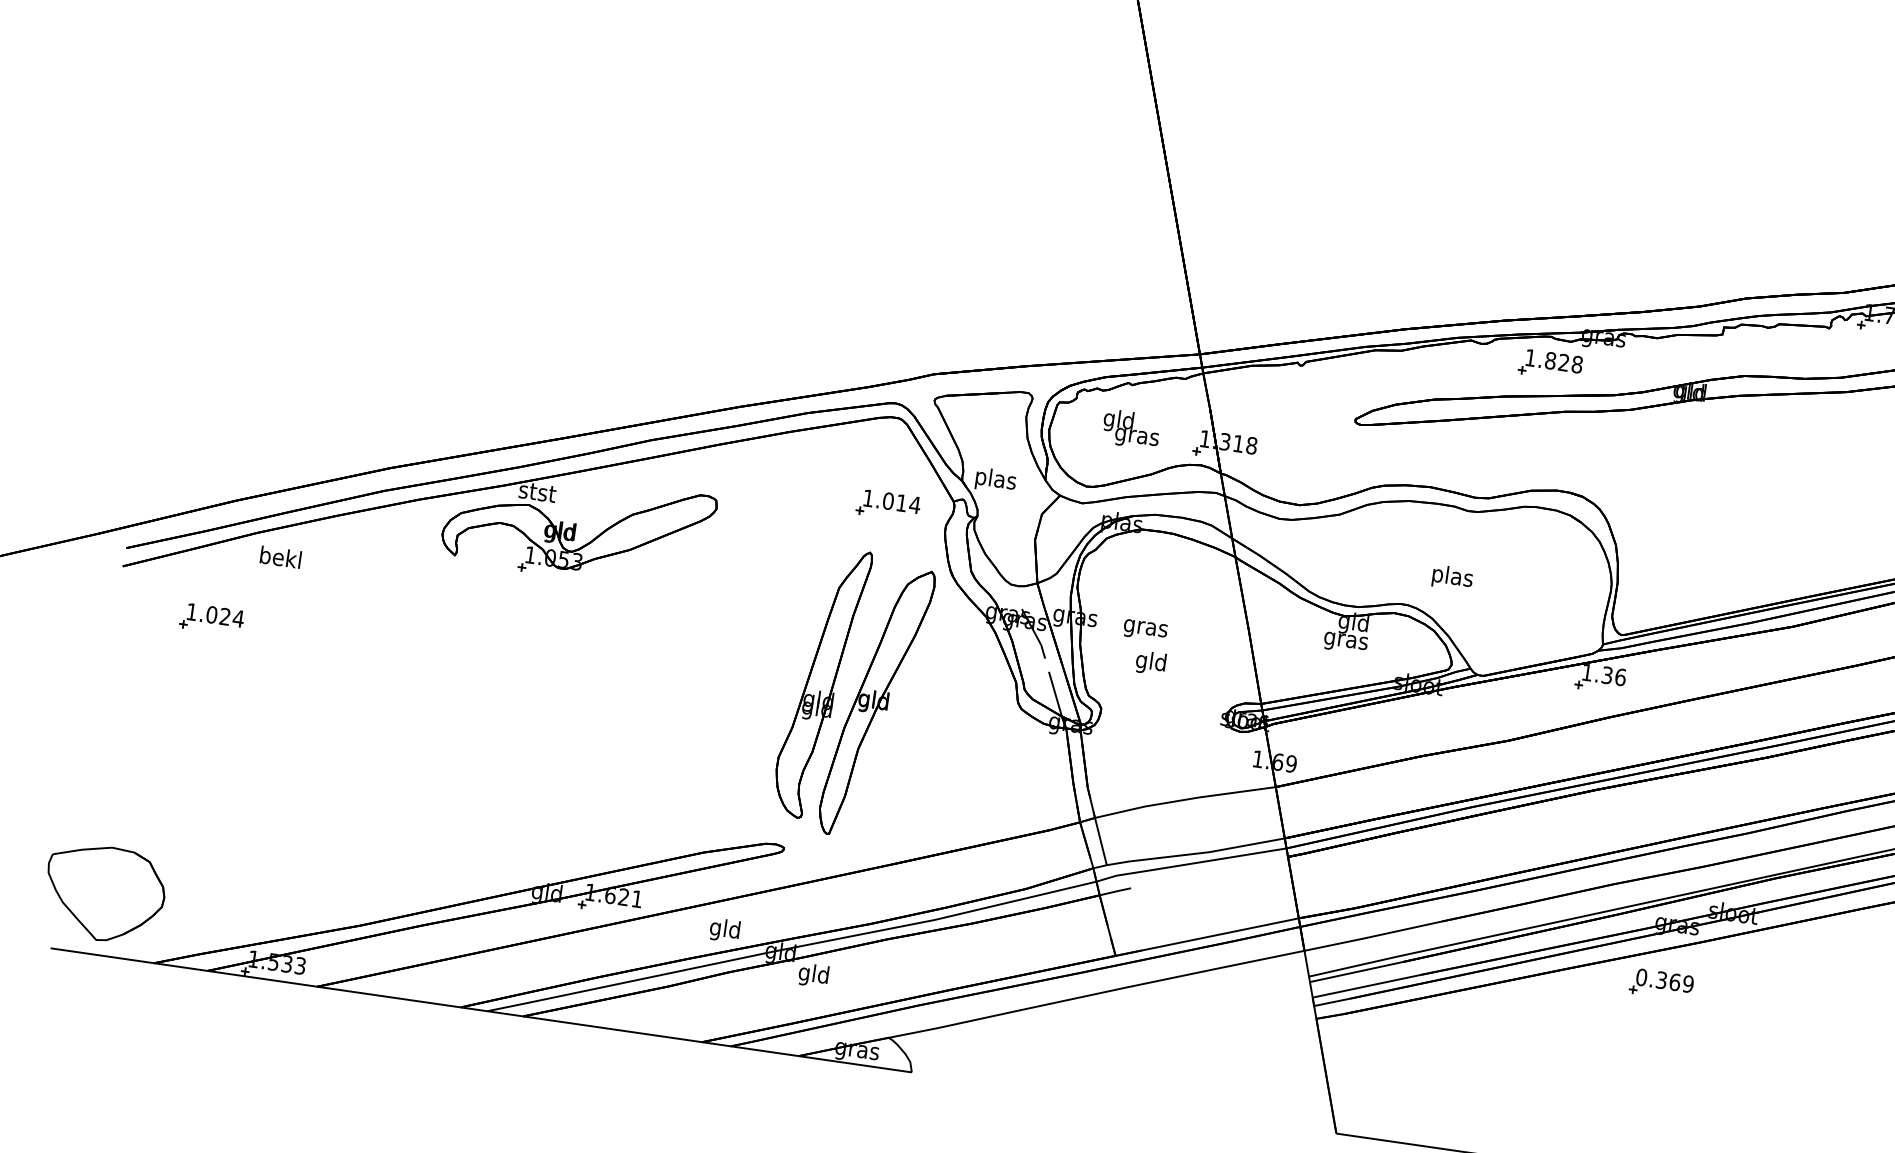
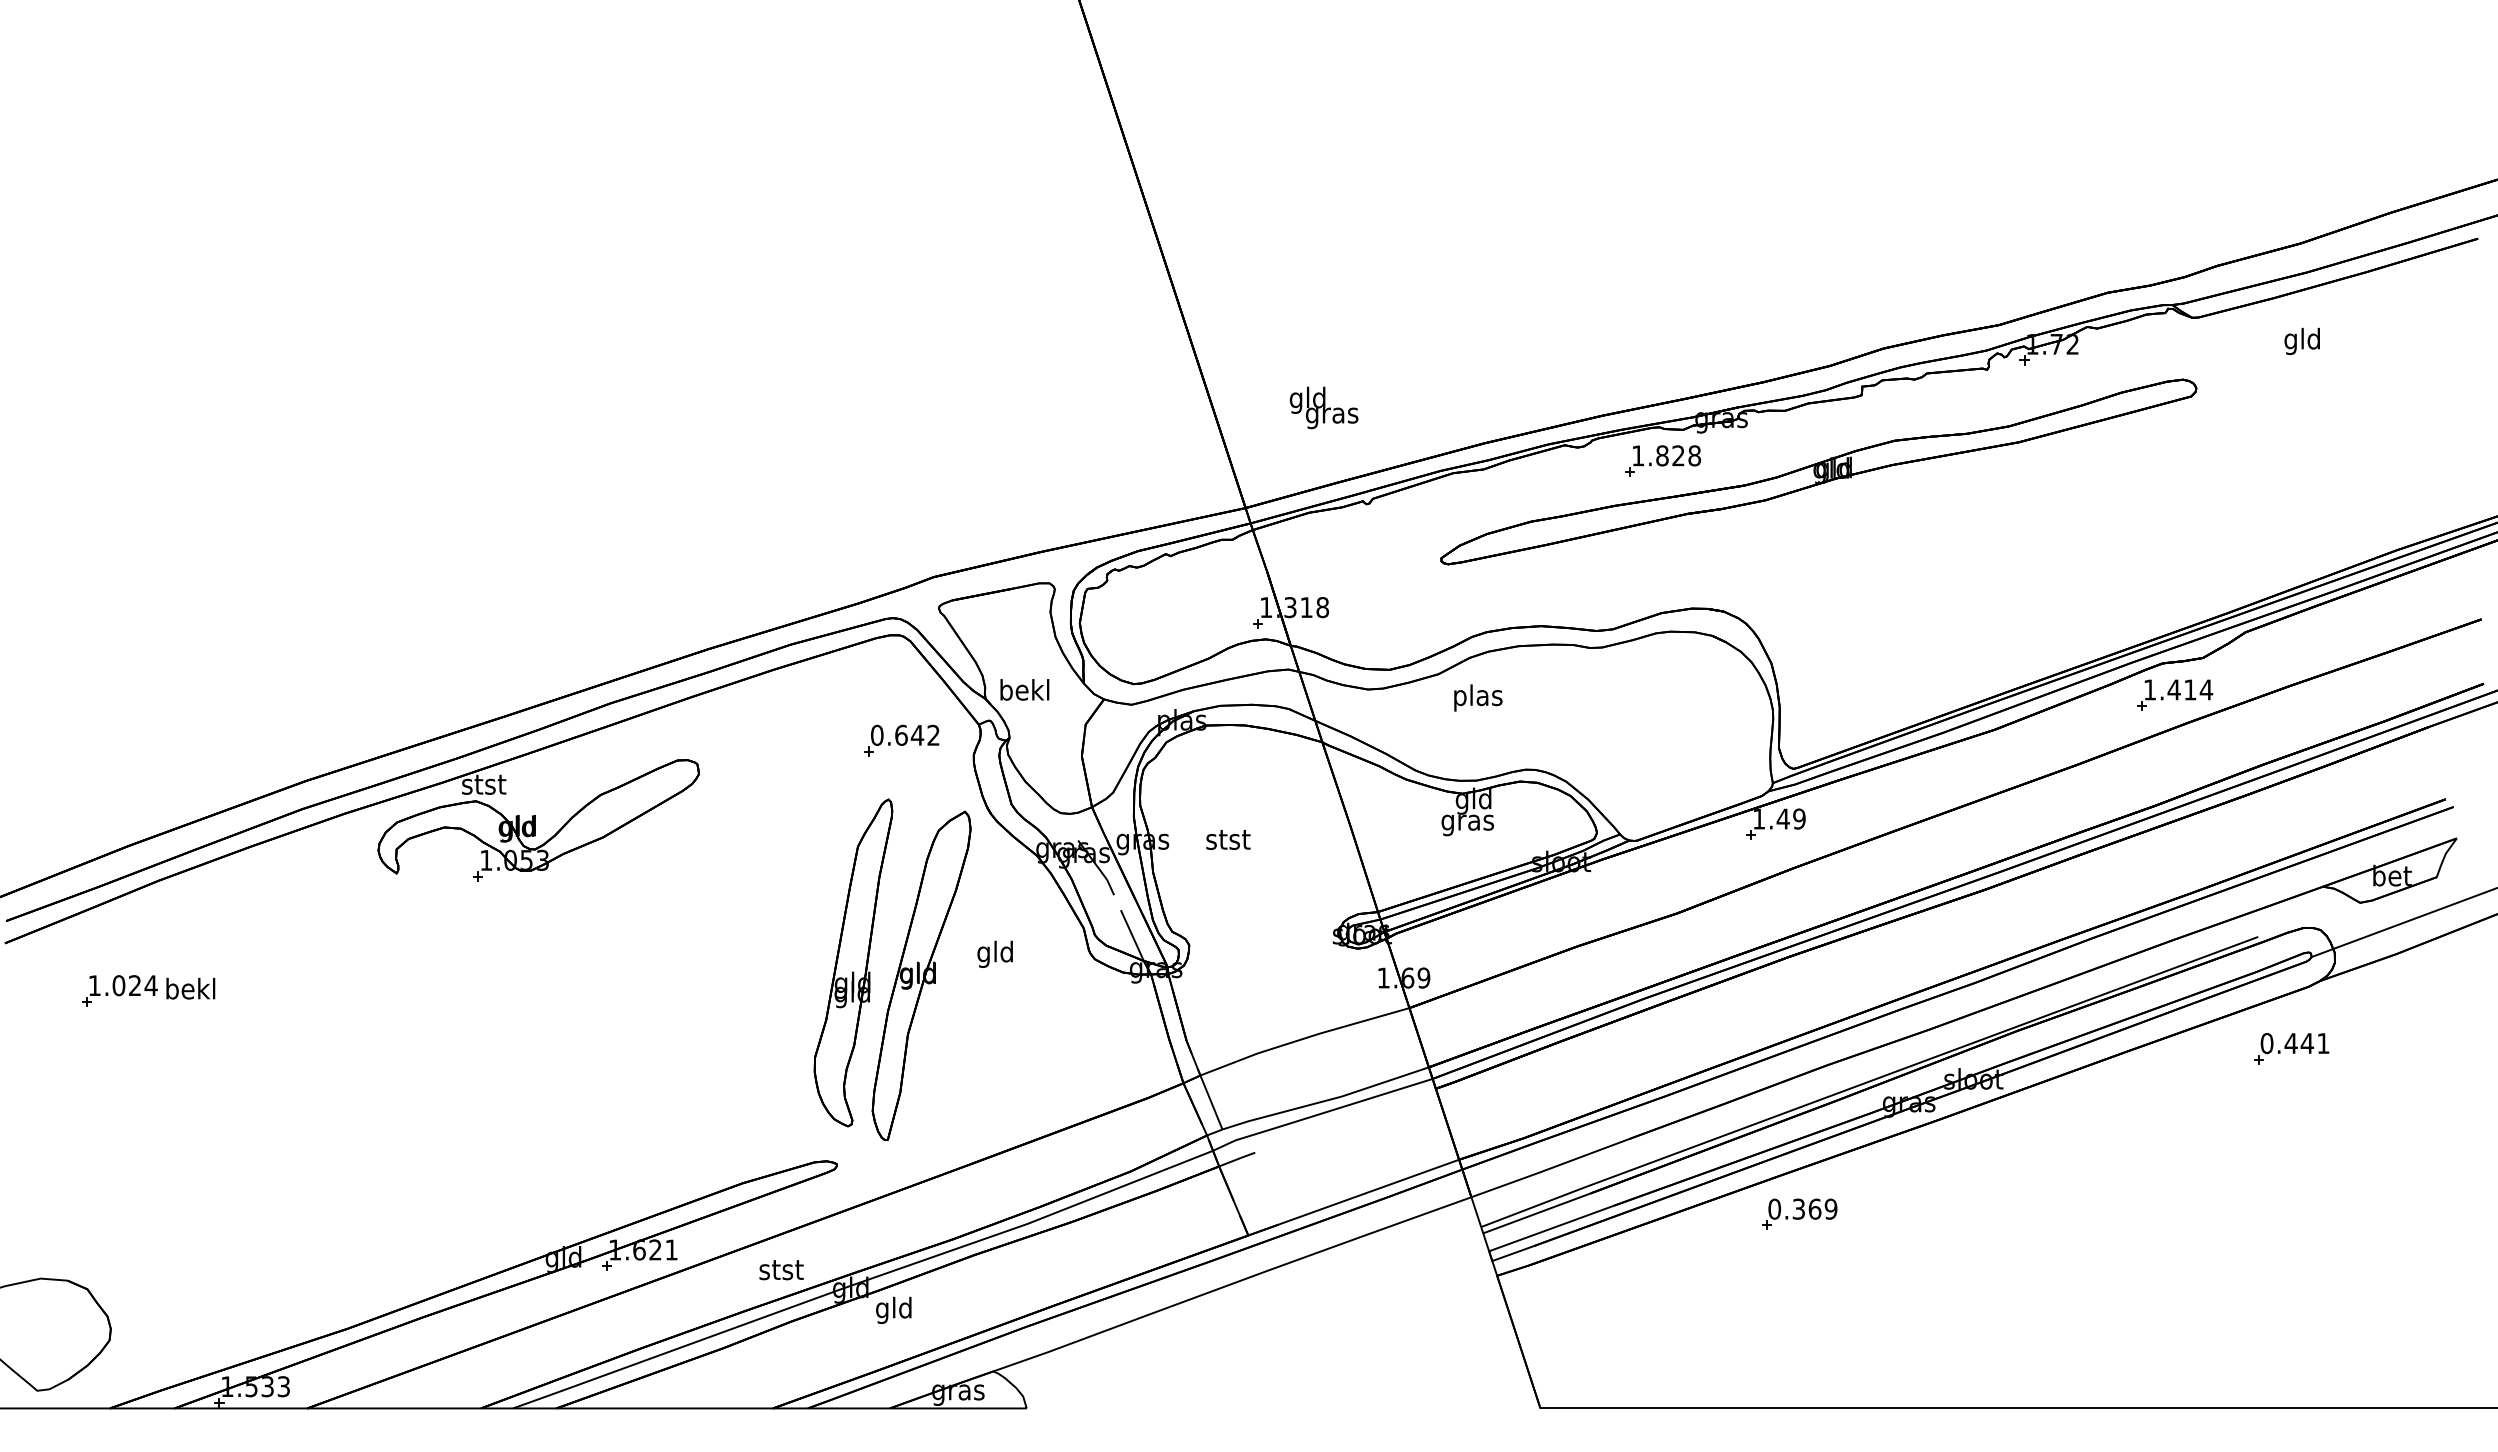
text: (1130, 429) -> (1323, 407), moved
text: (995, 480) -> (1024, 692), plas -> bekl
text: (891, 500) -> (905, 734), 1.014 -> 0.642
text: (280, 557) -> (190, 988), moved
text: (1452, 577) -> (1478, 697), moved
text: (1145, 628) -> (1228, 842), gras -> stst
text: (1150, 662) -> (994, 953), moved
text: (1613, 675) -> (1790, 818), 1.36 -> 1.49
text: (725, 930) -> (781, 1271), gld -> stst
part: (1661, 983) -> (1799, 1213), moved

